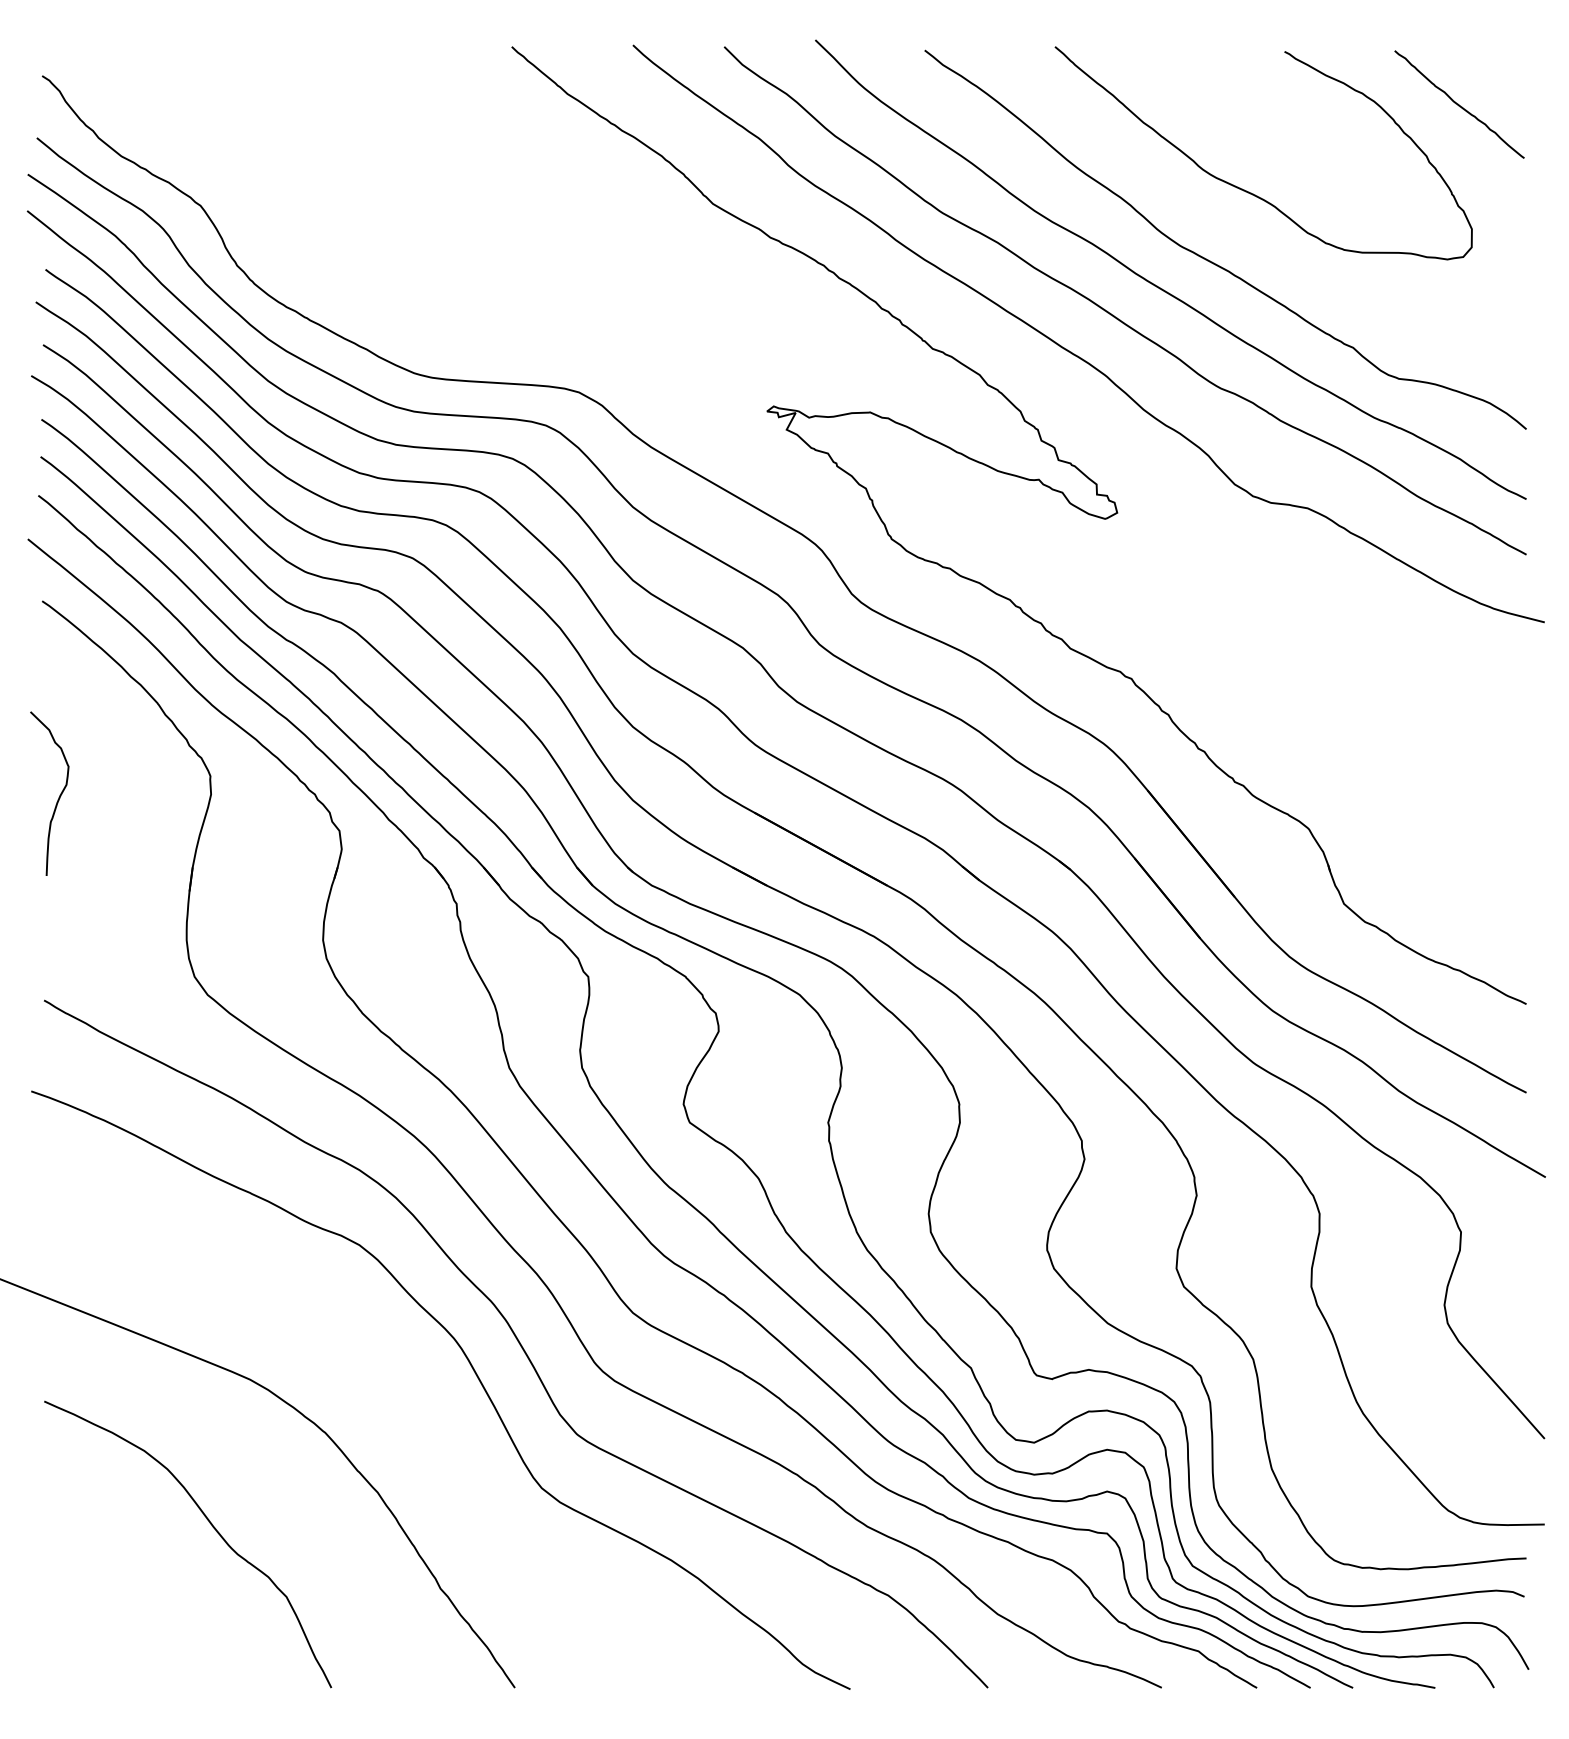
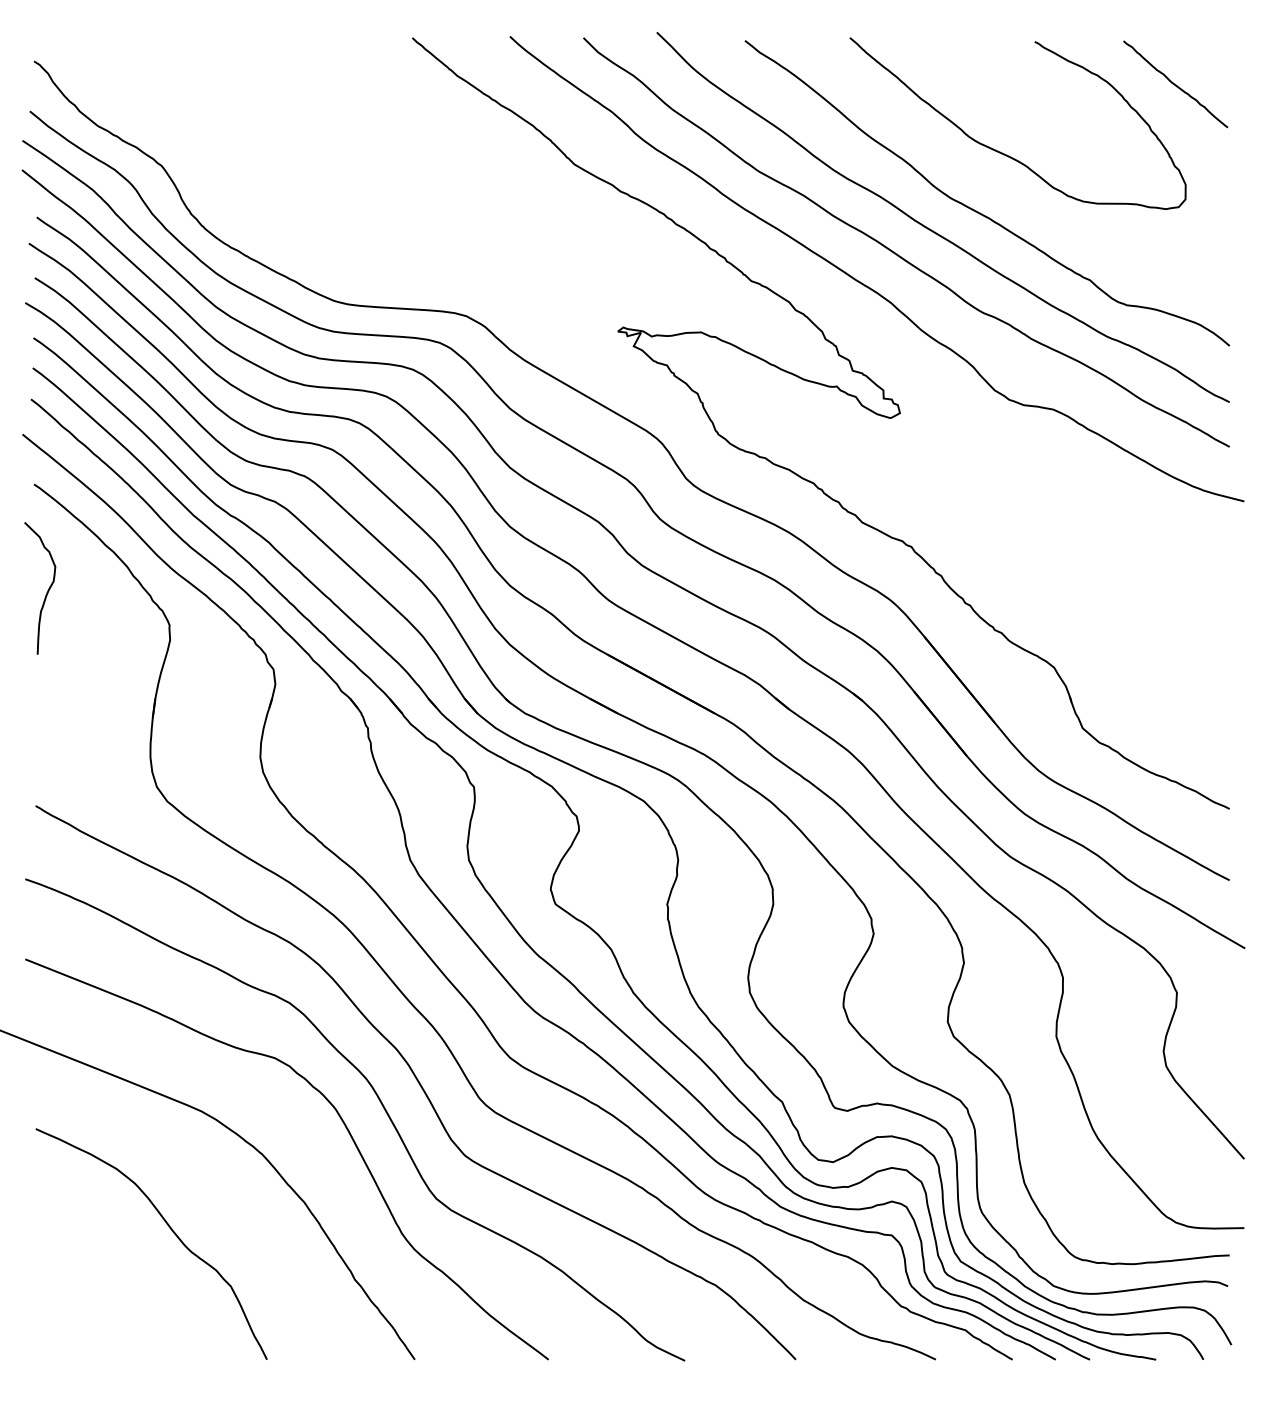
curve: (57, 798) -> (46, 592), moved
curve: (427, 1398) -> (344, 1126), added

